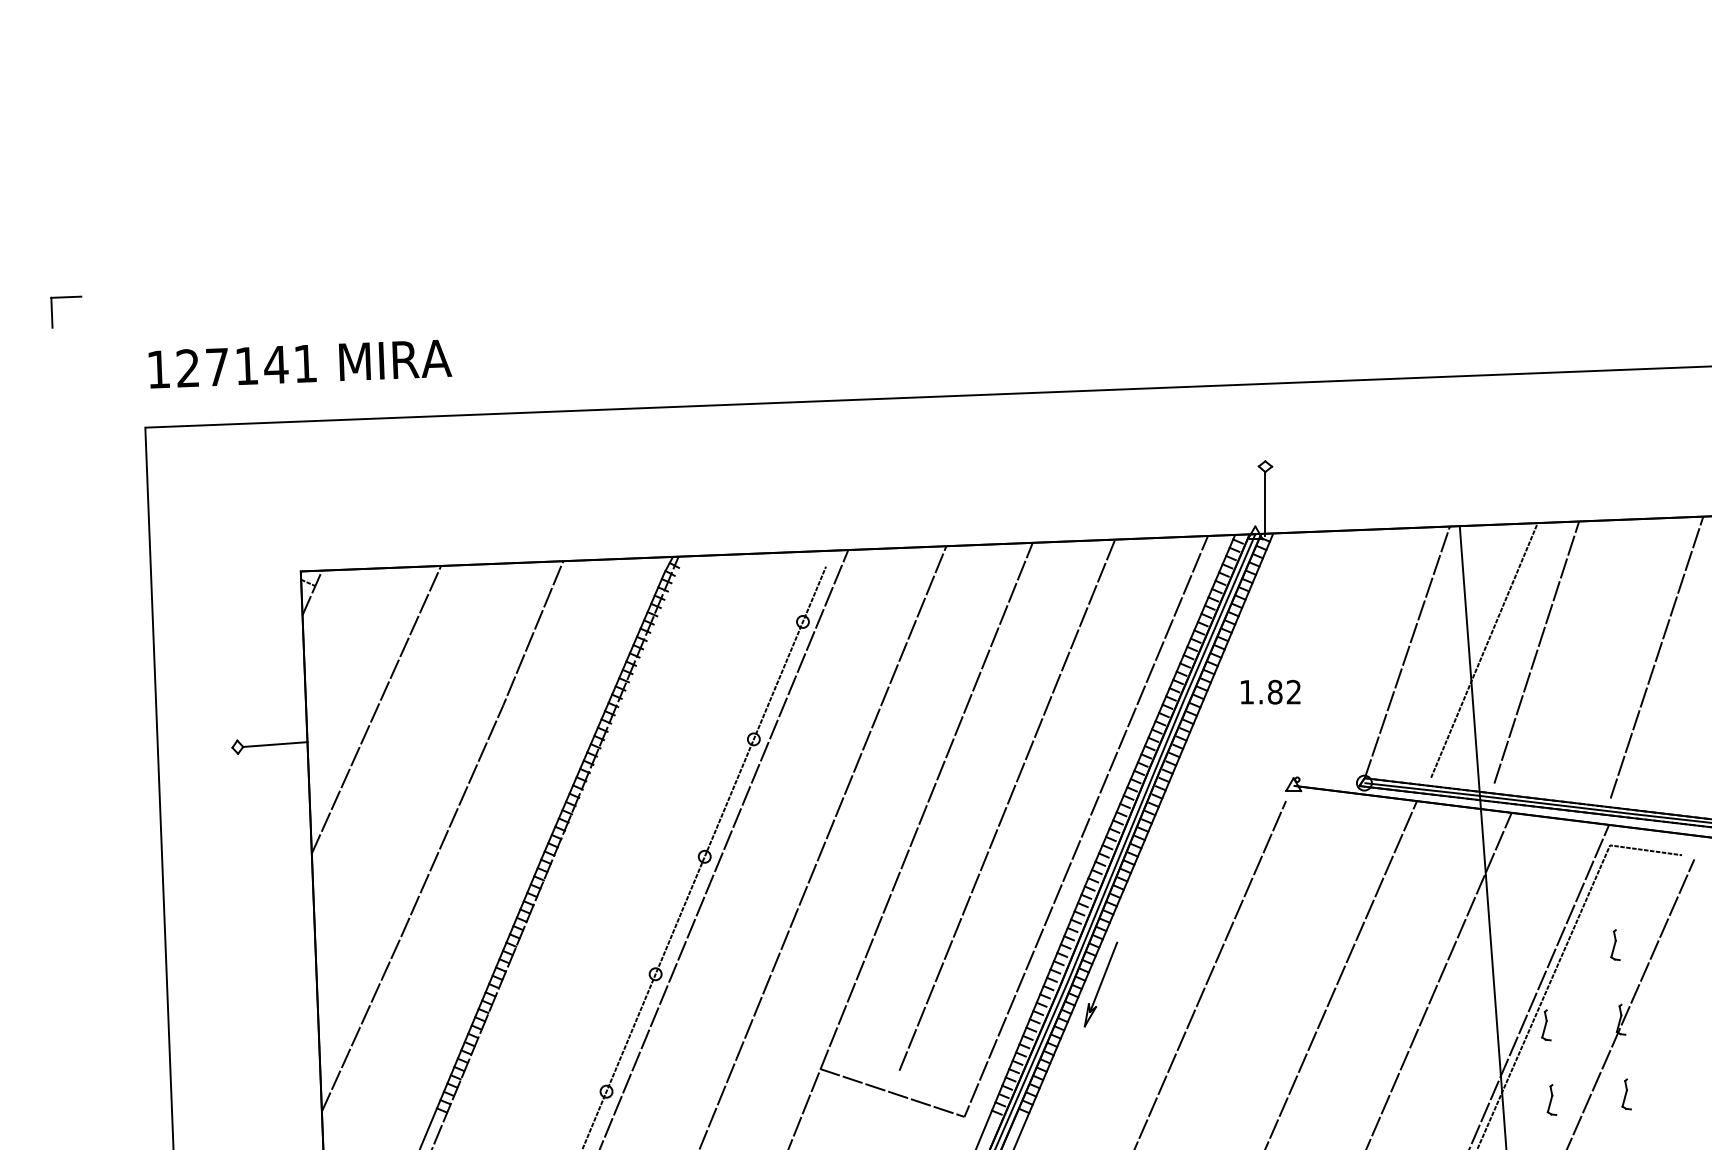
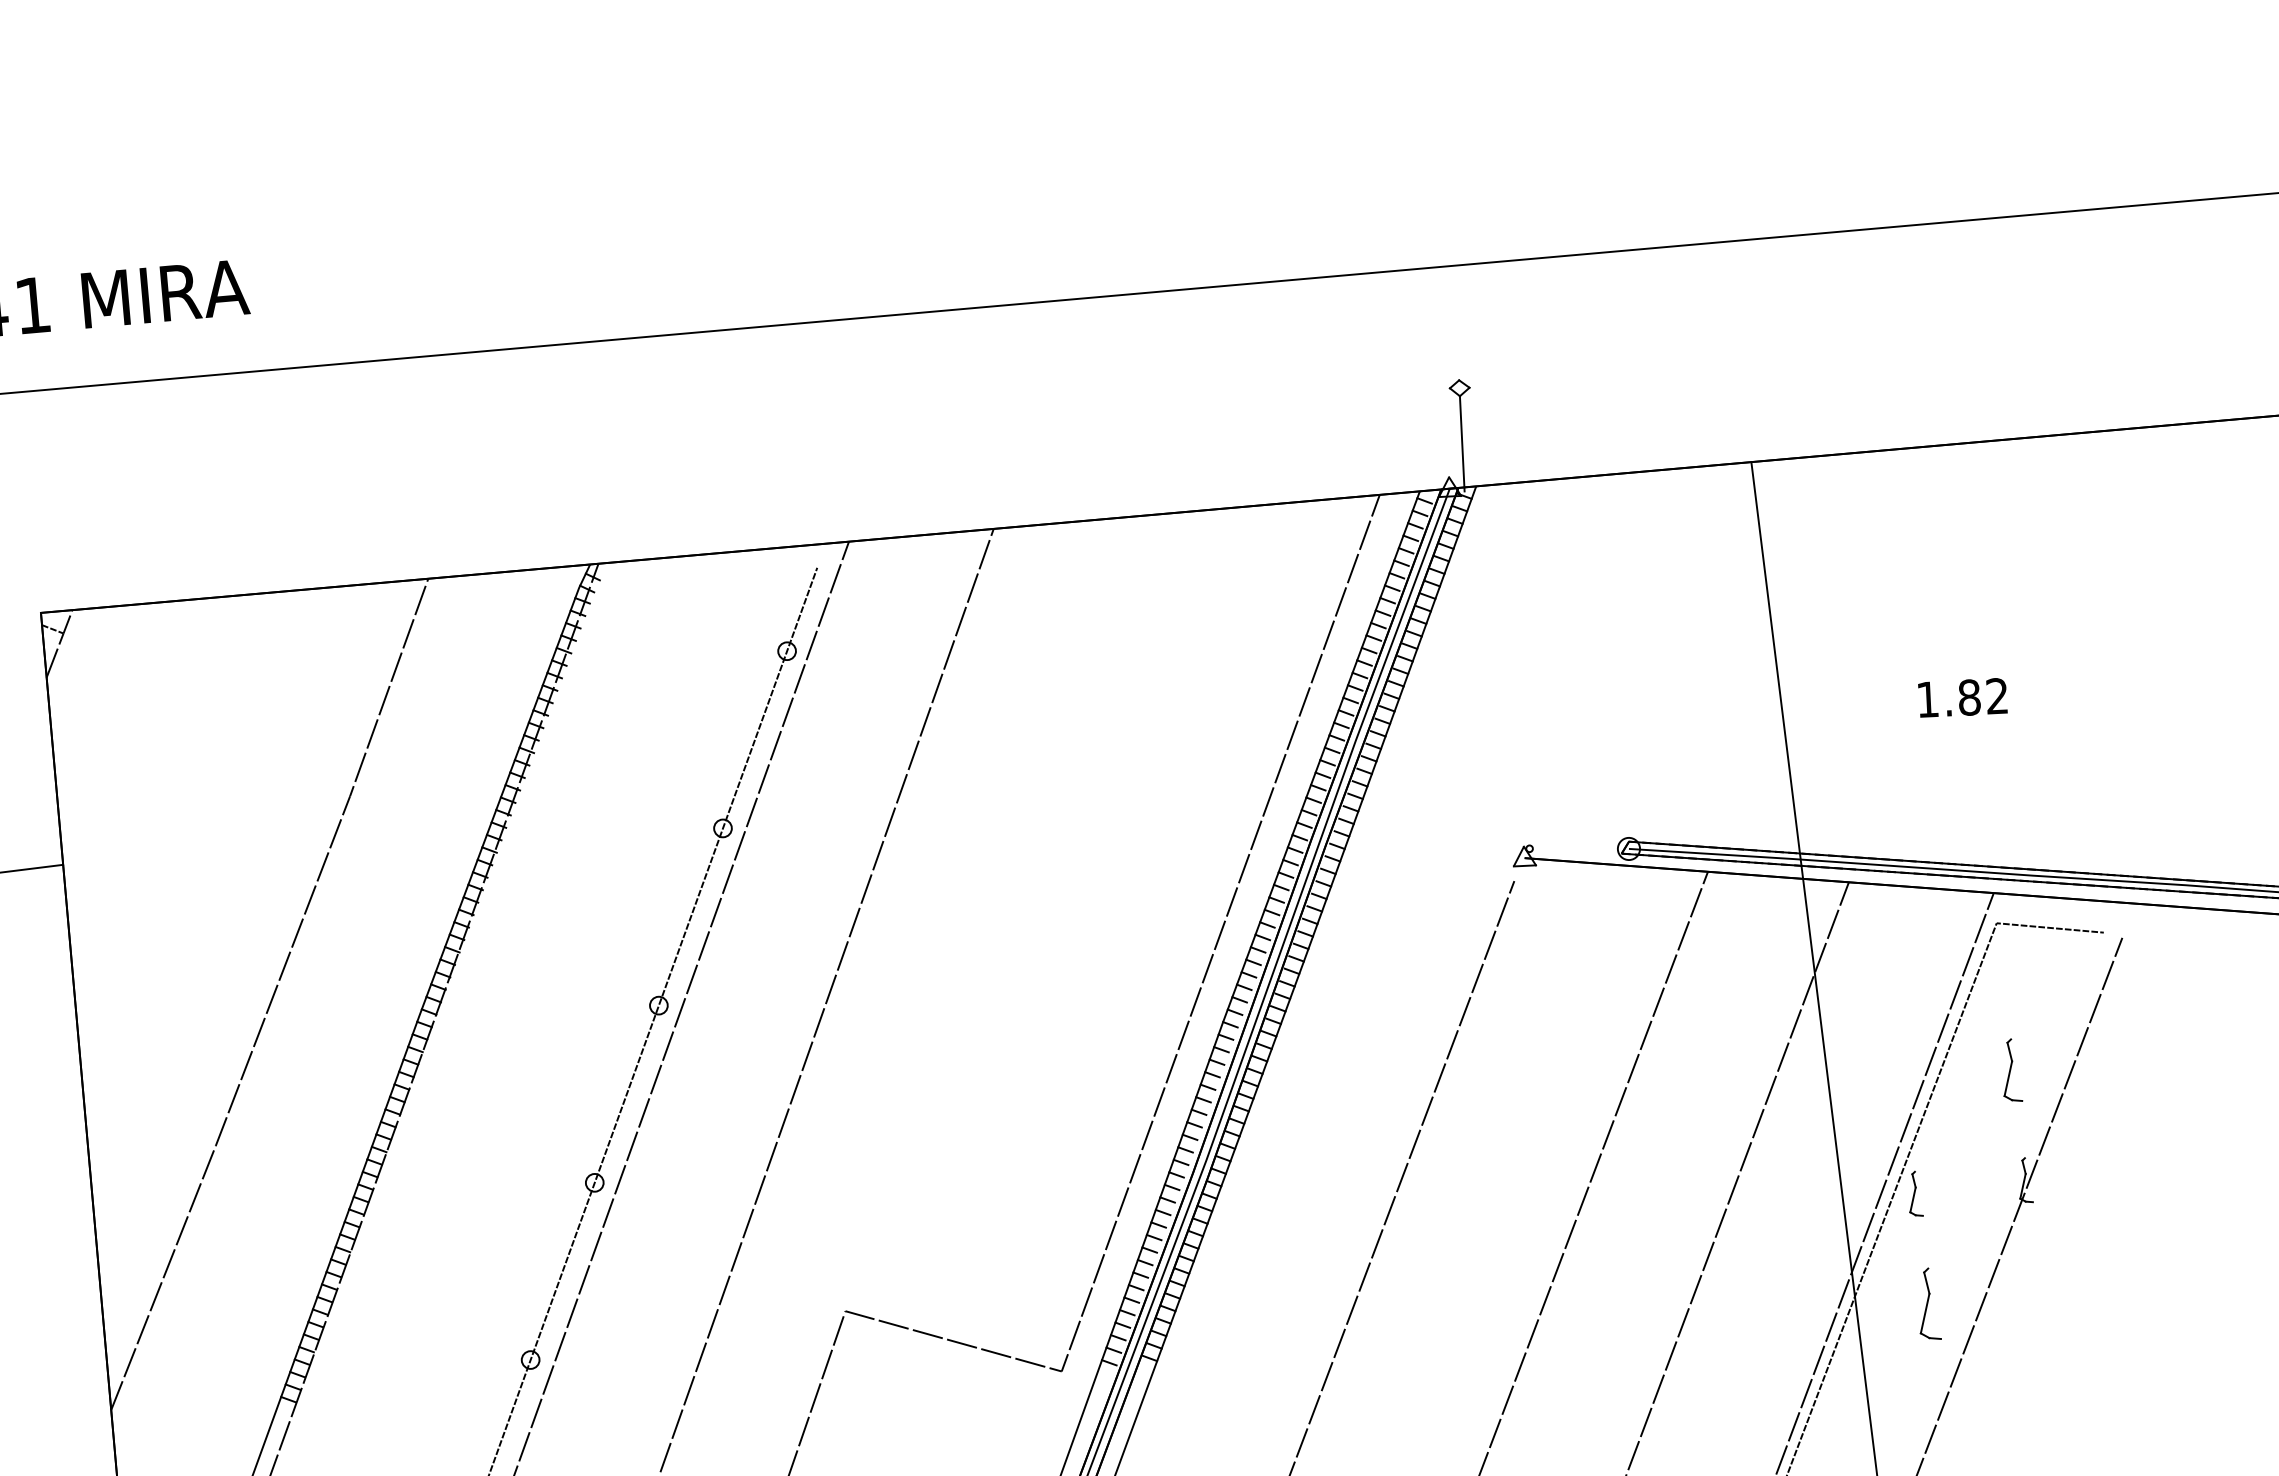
line: (1484, 650) -> (1796, 644), removed
line: (1406, 652) -> (1681, 652), removed
line: (1536, 652) -> (1873, 643), removed
line: (1656, 657) -> (2051, 642), removed
text: (1270, 691) -> (1962, 696), moved
line: (376, 709) -> (162, 811), removed
line: (1007, 804) -> (1102, 906), removed
line: (926, 805) -> (983, 913), removed
part: (1615, 944) -> (2011, 1069), size x1.4
part: (1100, 984) -> (1253, 1165), removed
part: (1626, 1094) -> (2038, 1290), removed
part: (1551, 1099) -> (1928, 1303), size x1.6

